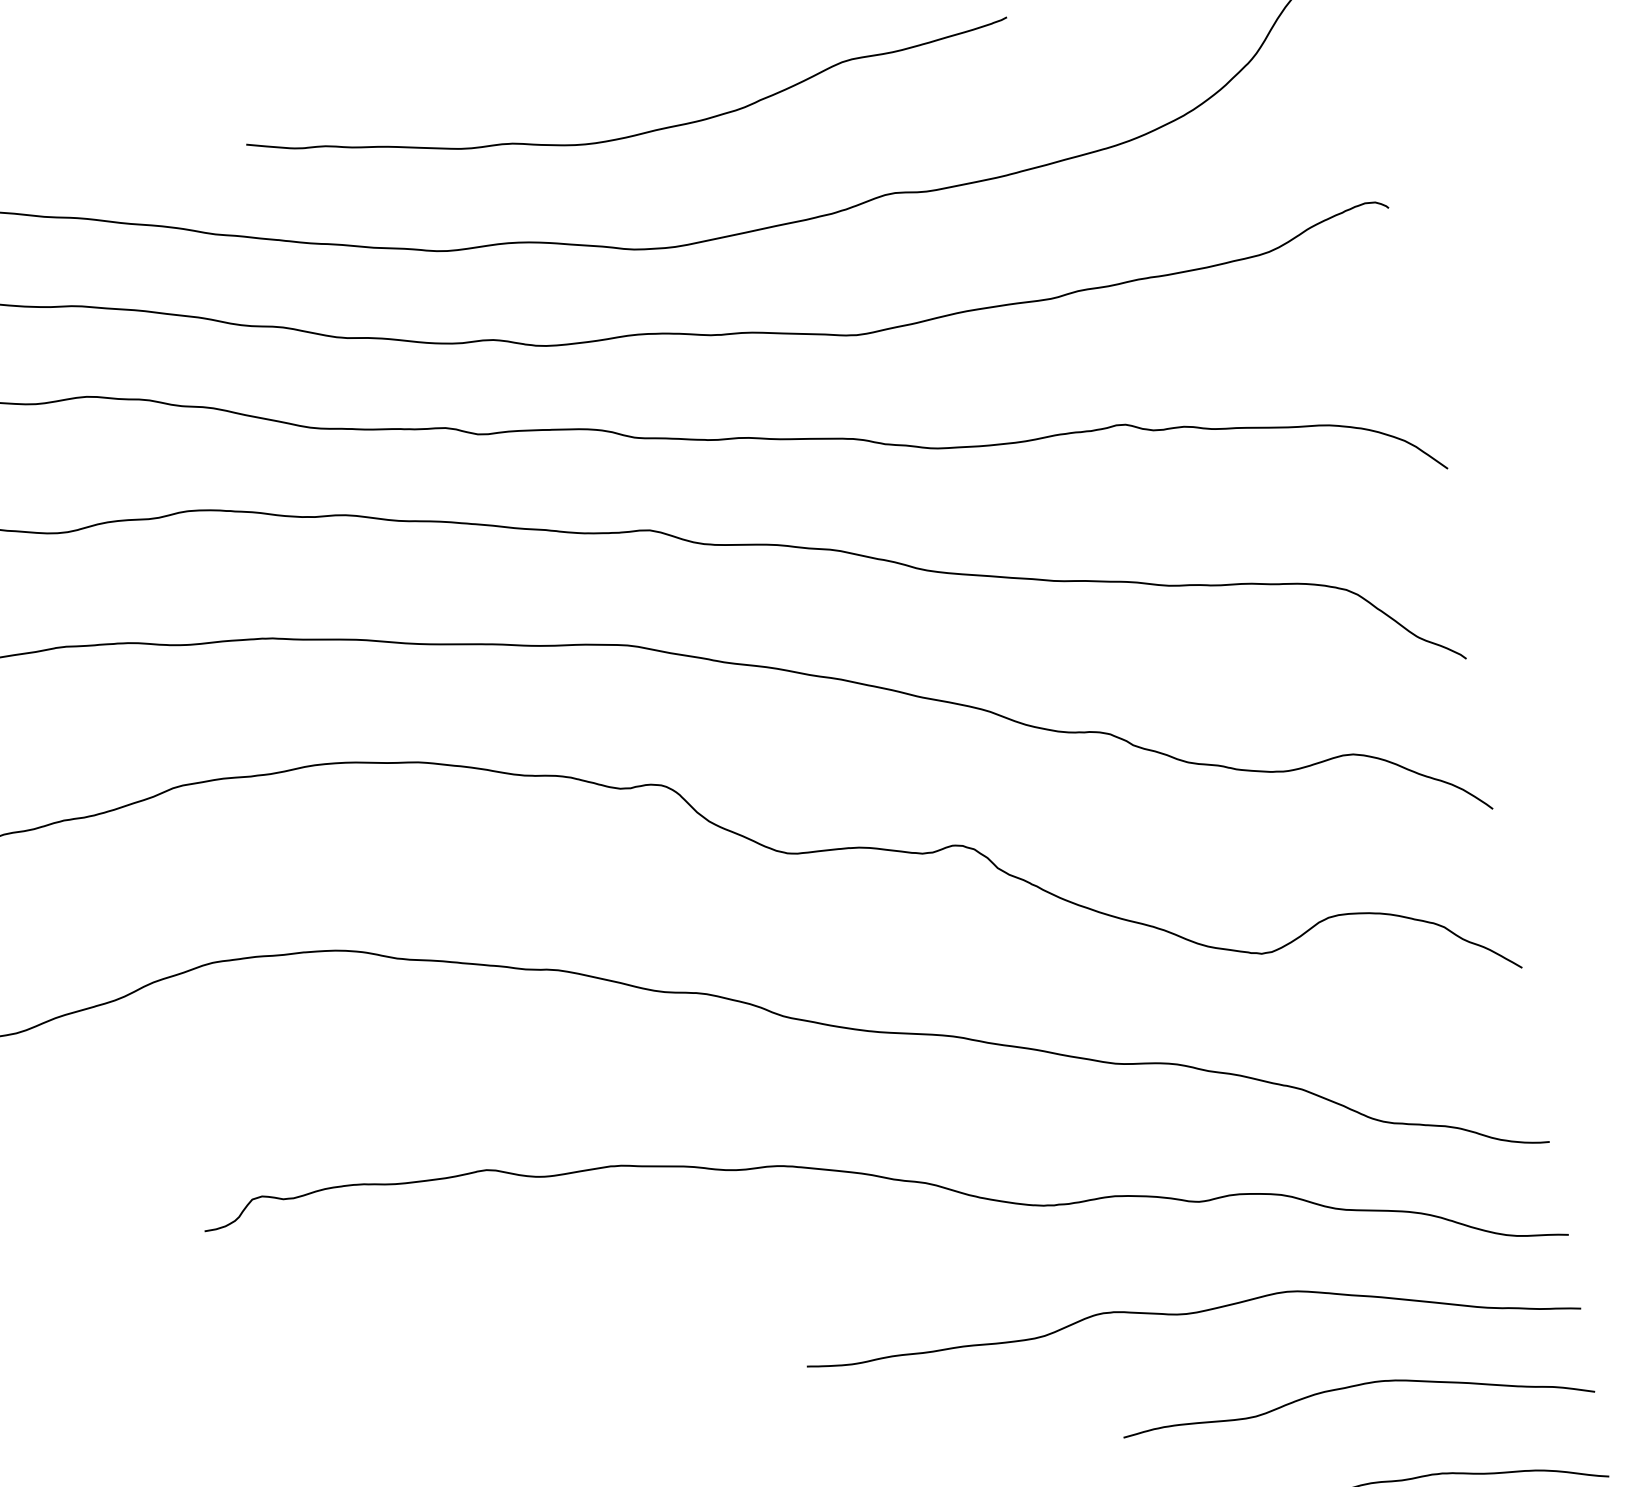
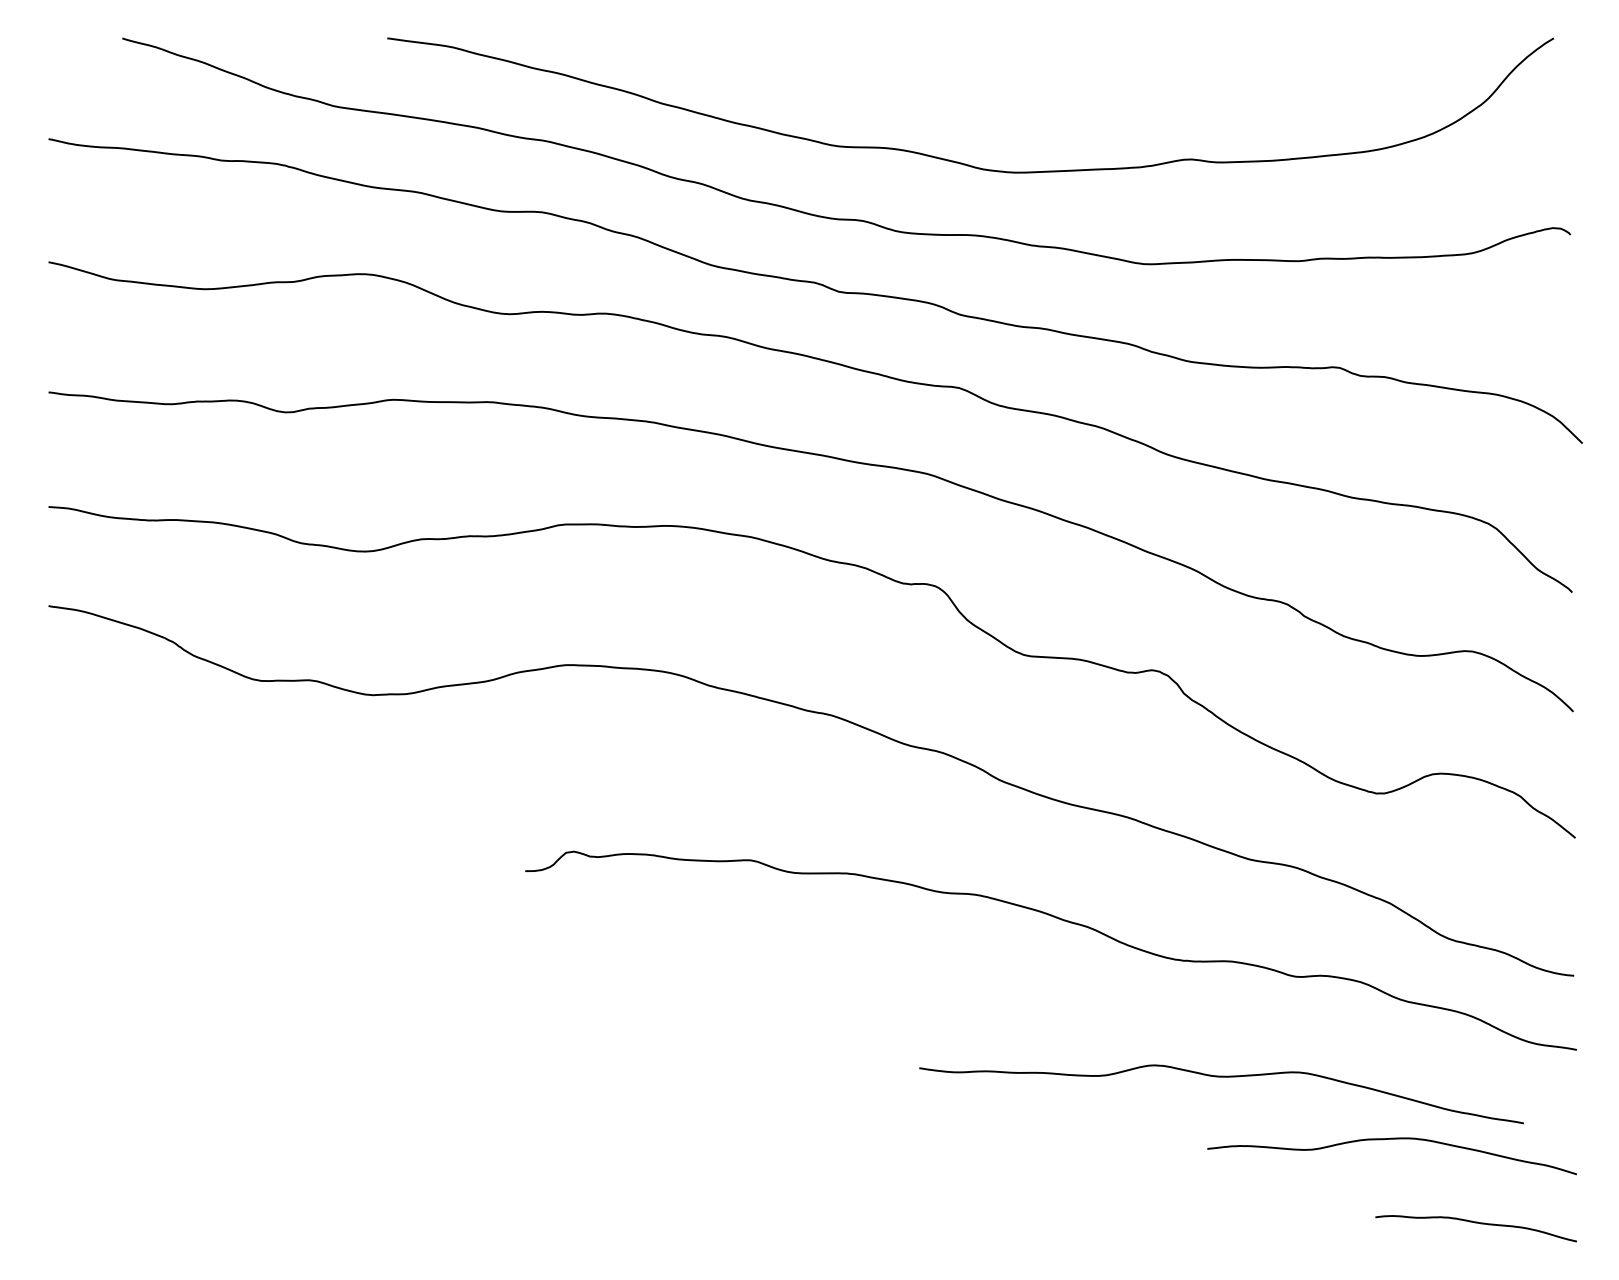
curve: (634, 134) -> (998, 80), removed
curve: (1190, 1314) -> (1221, 1077), moved

